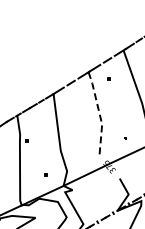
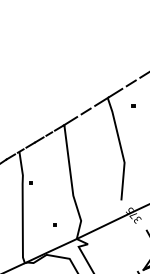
line: (99, 112) -> (121, 147), dashed -> solid

